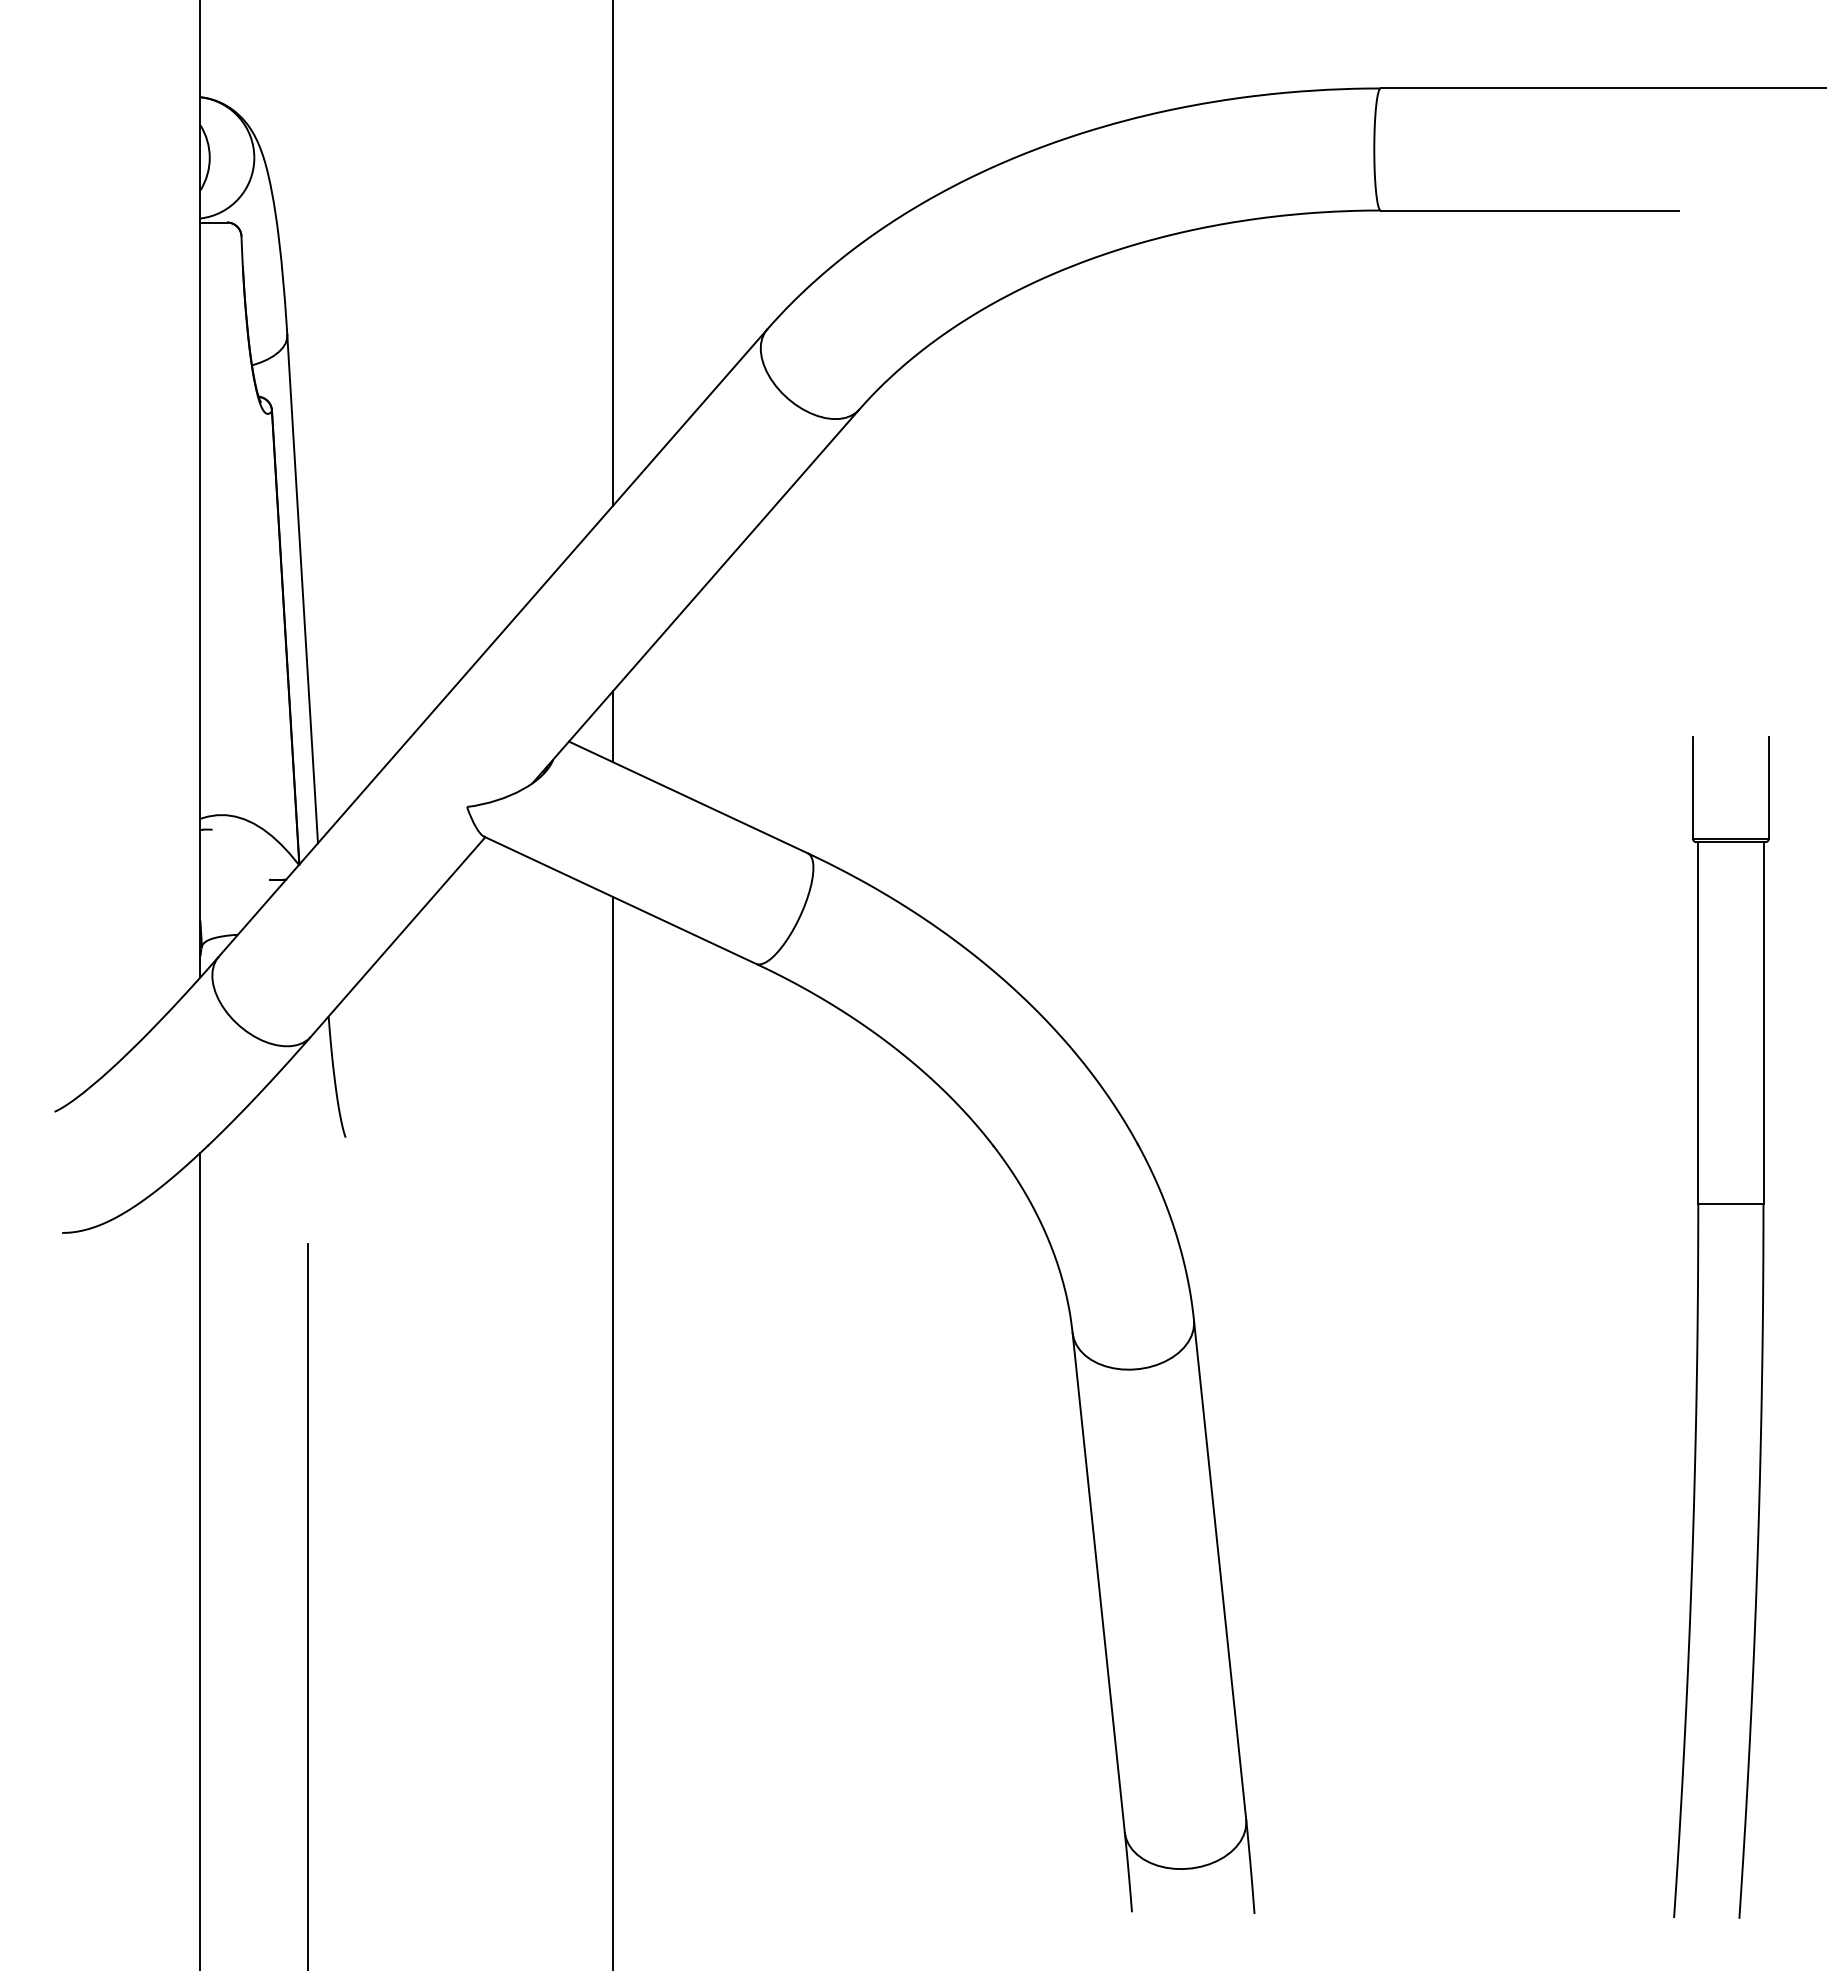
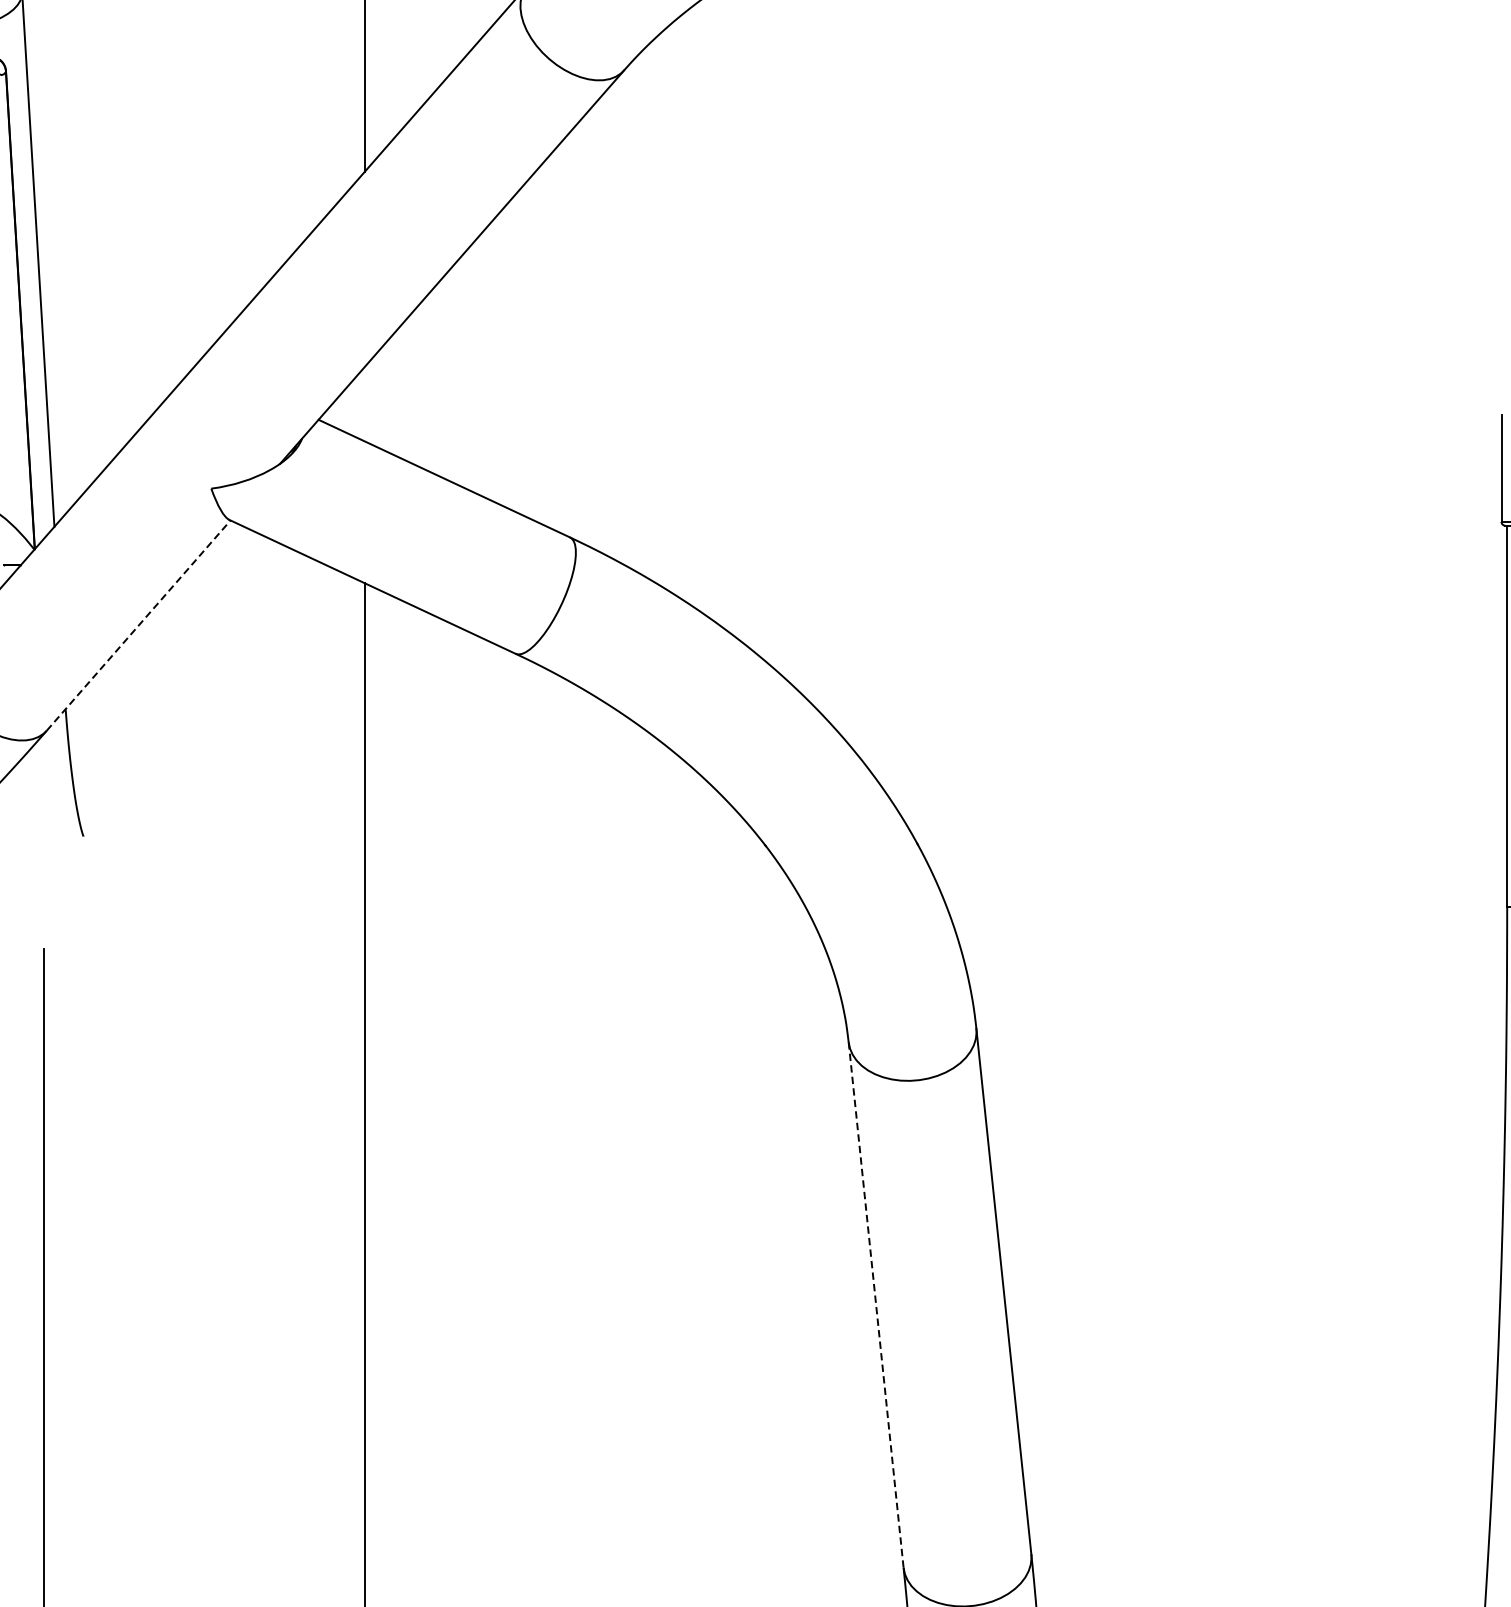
line: (613, 726) -> (365, 403), removed
line: (398, 937) -> (139, 625), solid -> dashed
line: (1098, 1583) -> (875, 1305), solid -> dashed

